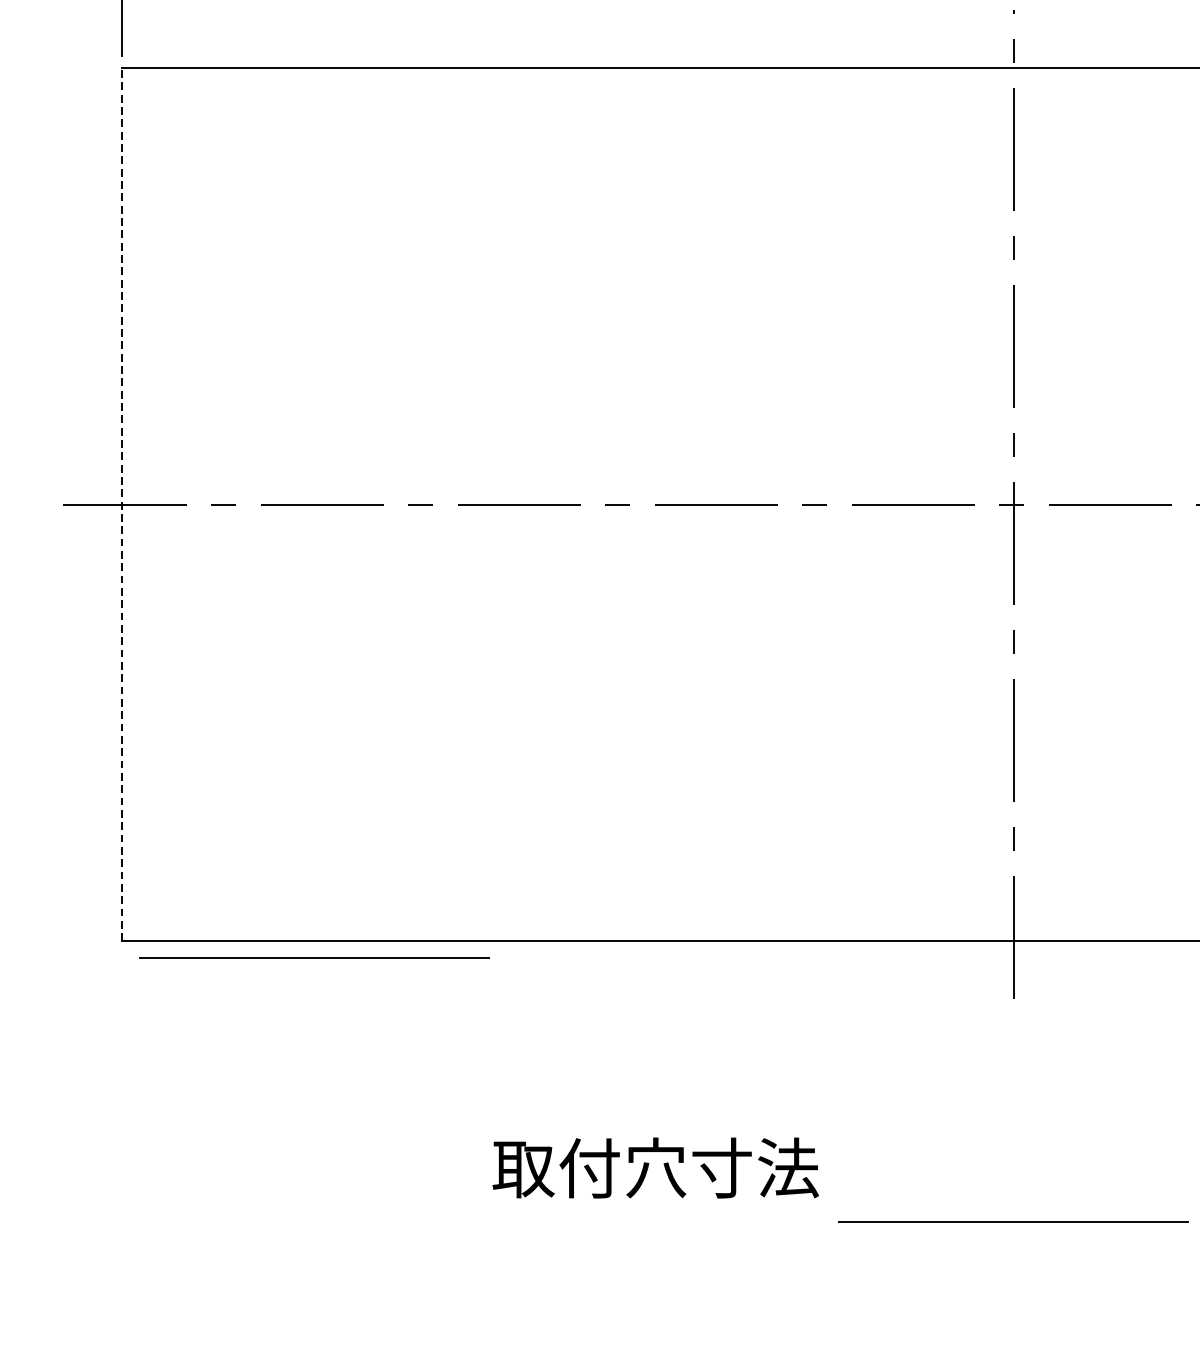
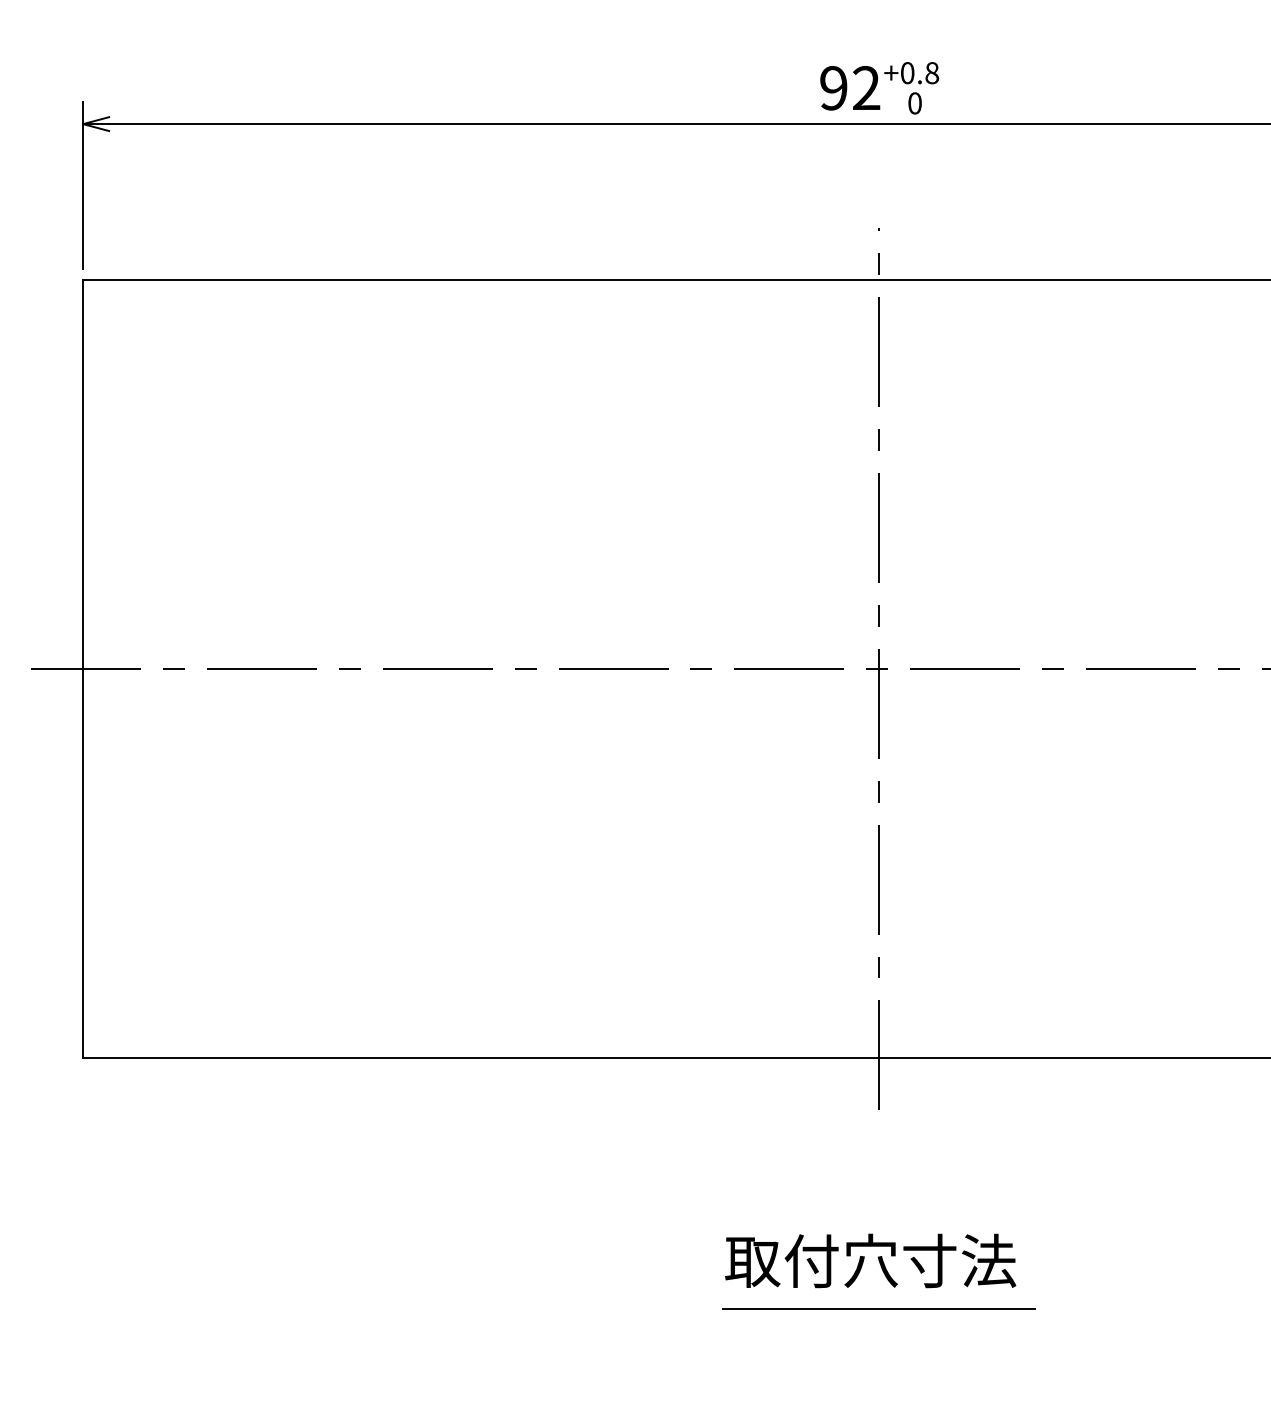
line: (122, 503) -> (83, 668), dashed -> solid
line: (313, 956) -> (254, 1072), removed
text: (655, 1167) -> (870, 1260), moved

